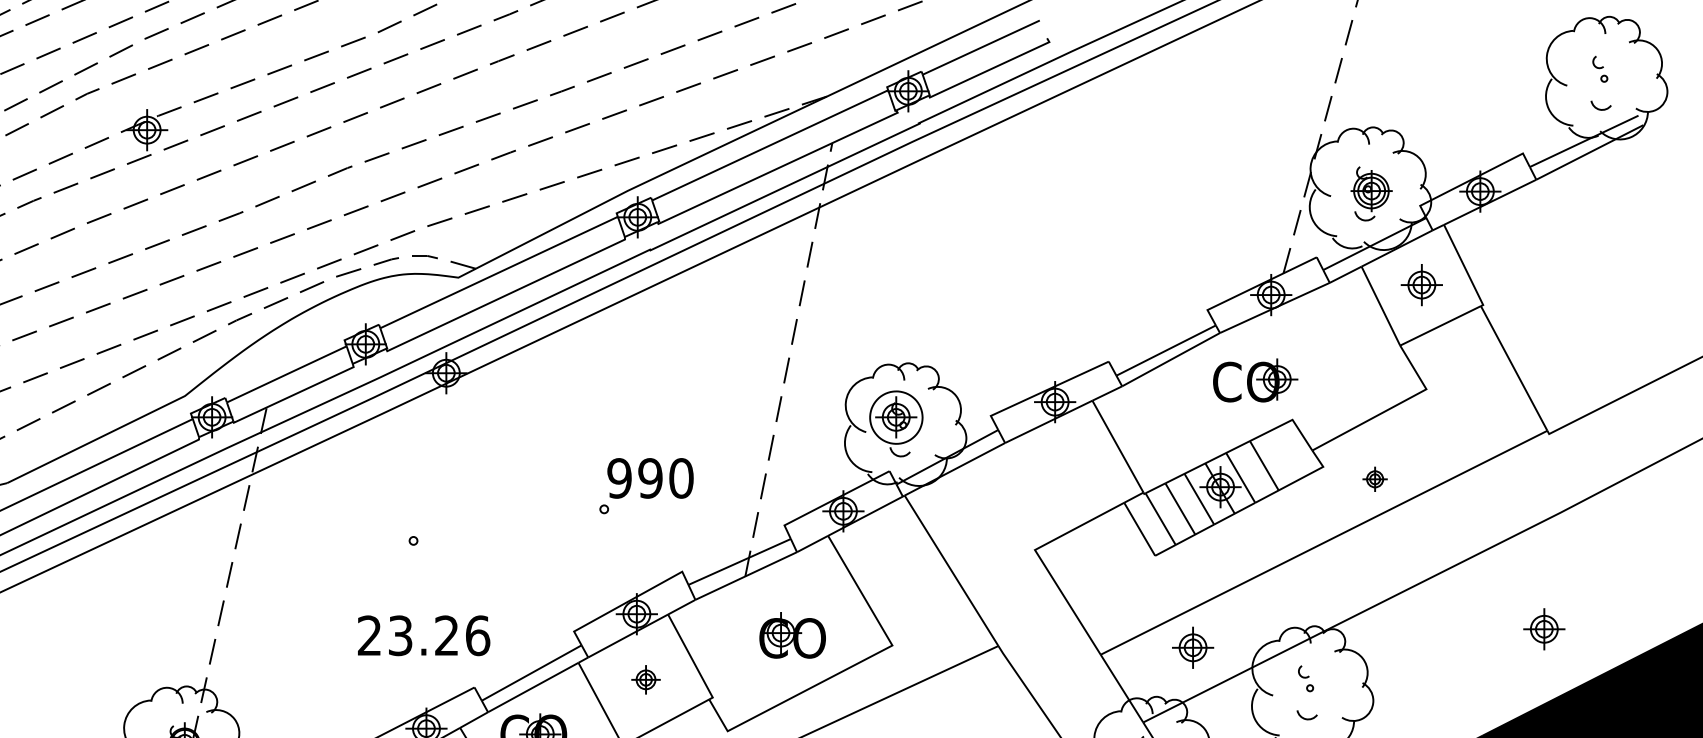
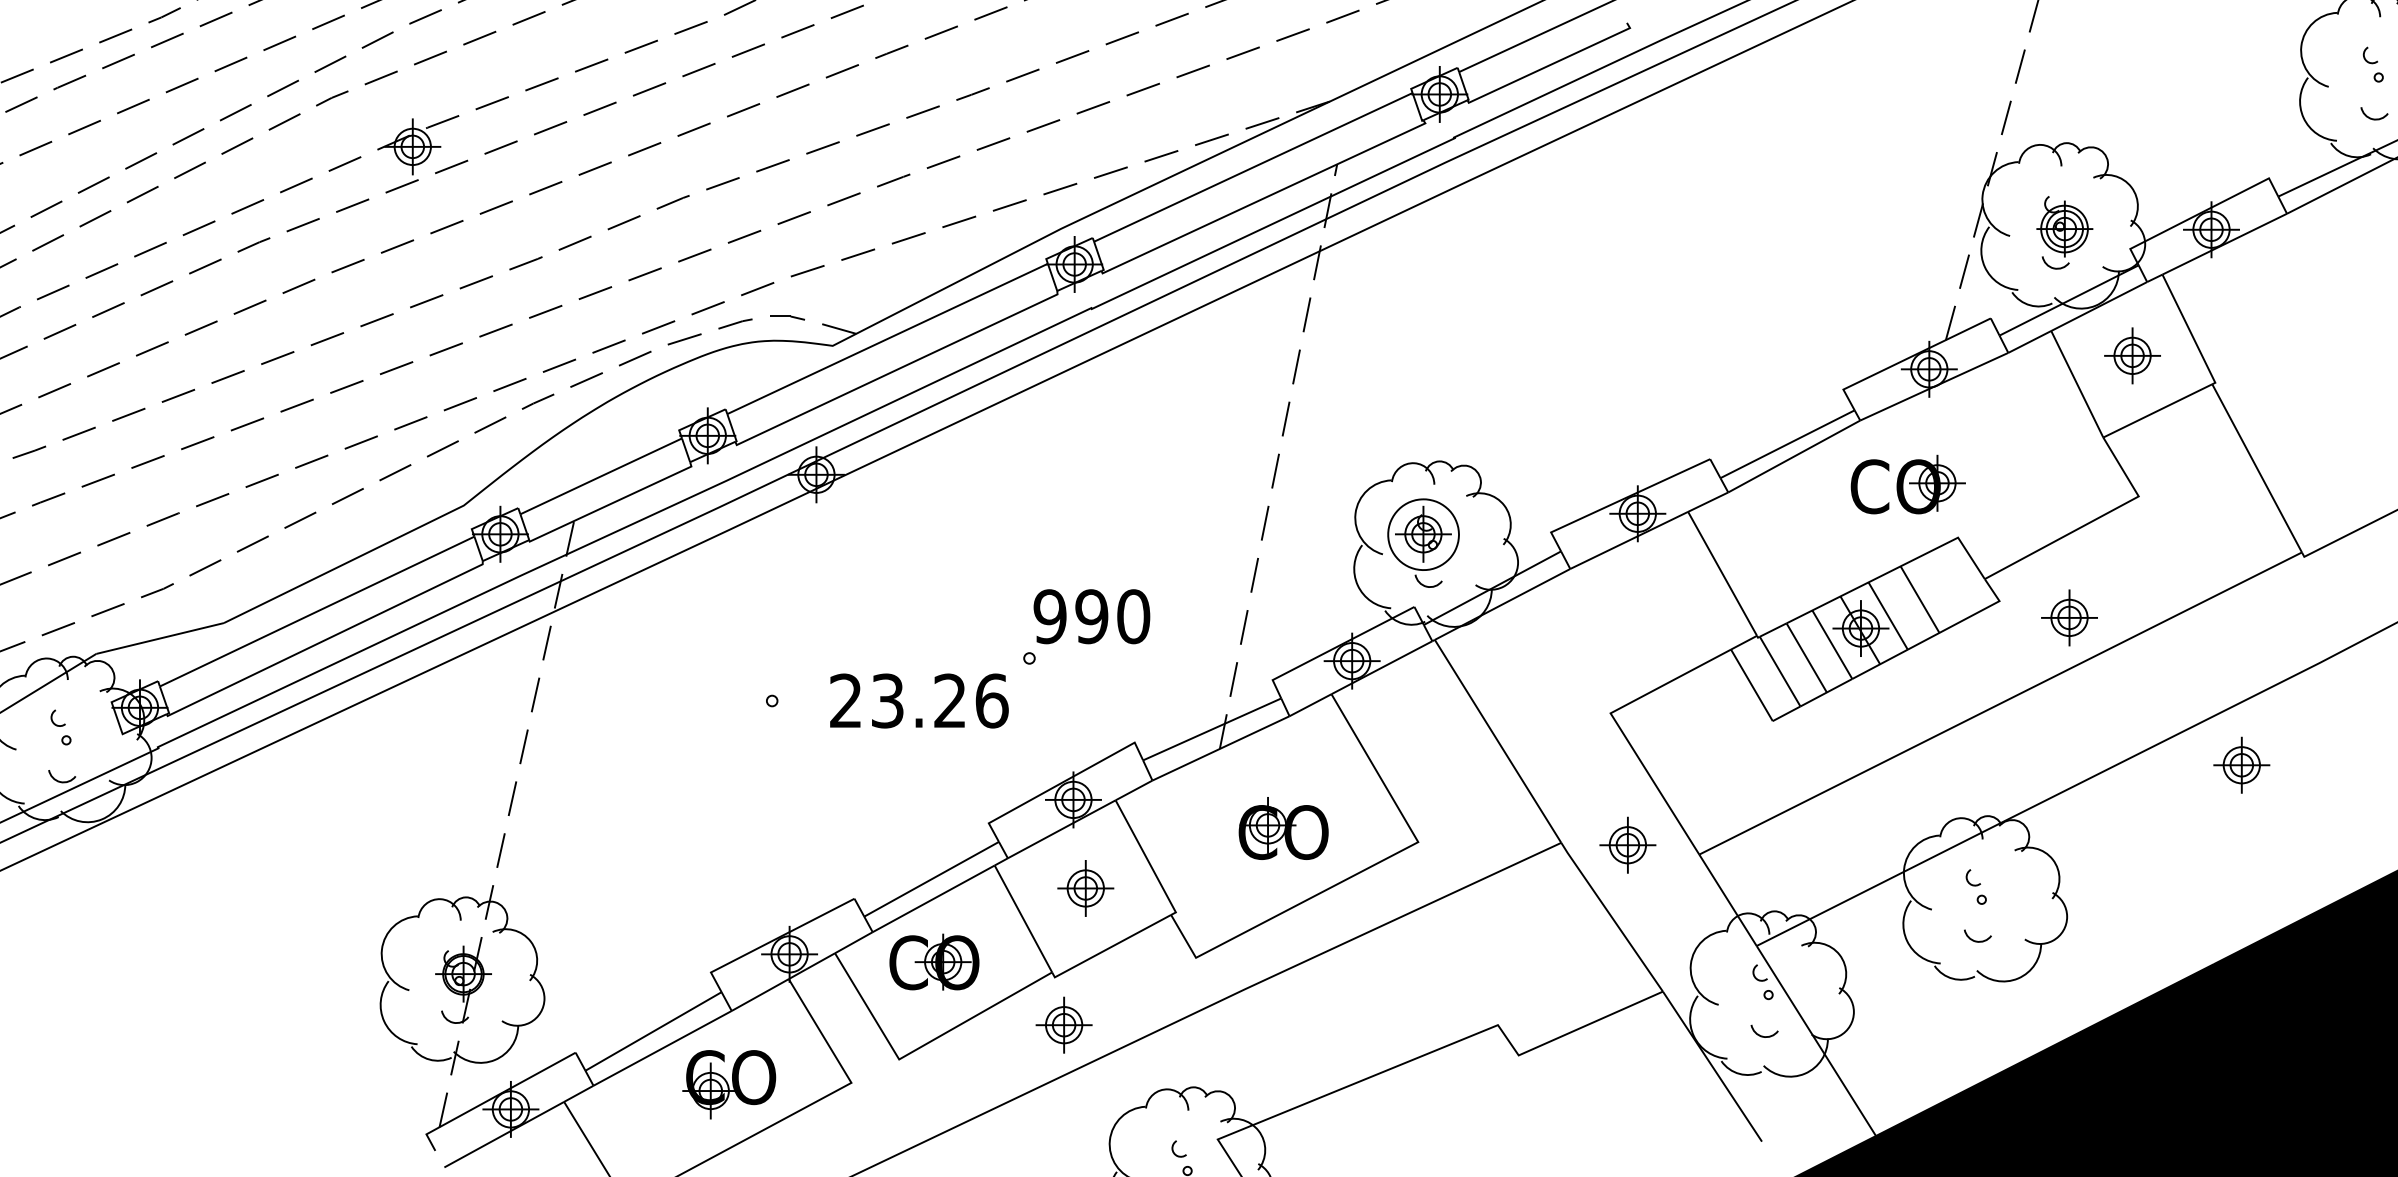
part: (1375, 479) -> (2069, 617), size x1.67
part: (1544, 628) -> (2241, 764), moved
text: (424, 635) -> (919, 700), moved
part: (1192, 647) -> (1627, 844), moved
part: (645, 679) -> (1085, 888), size x1.43

